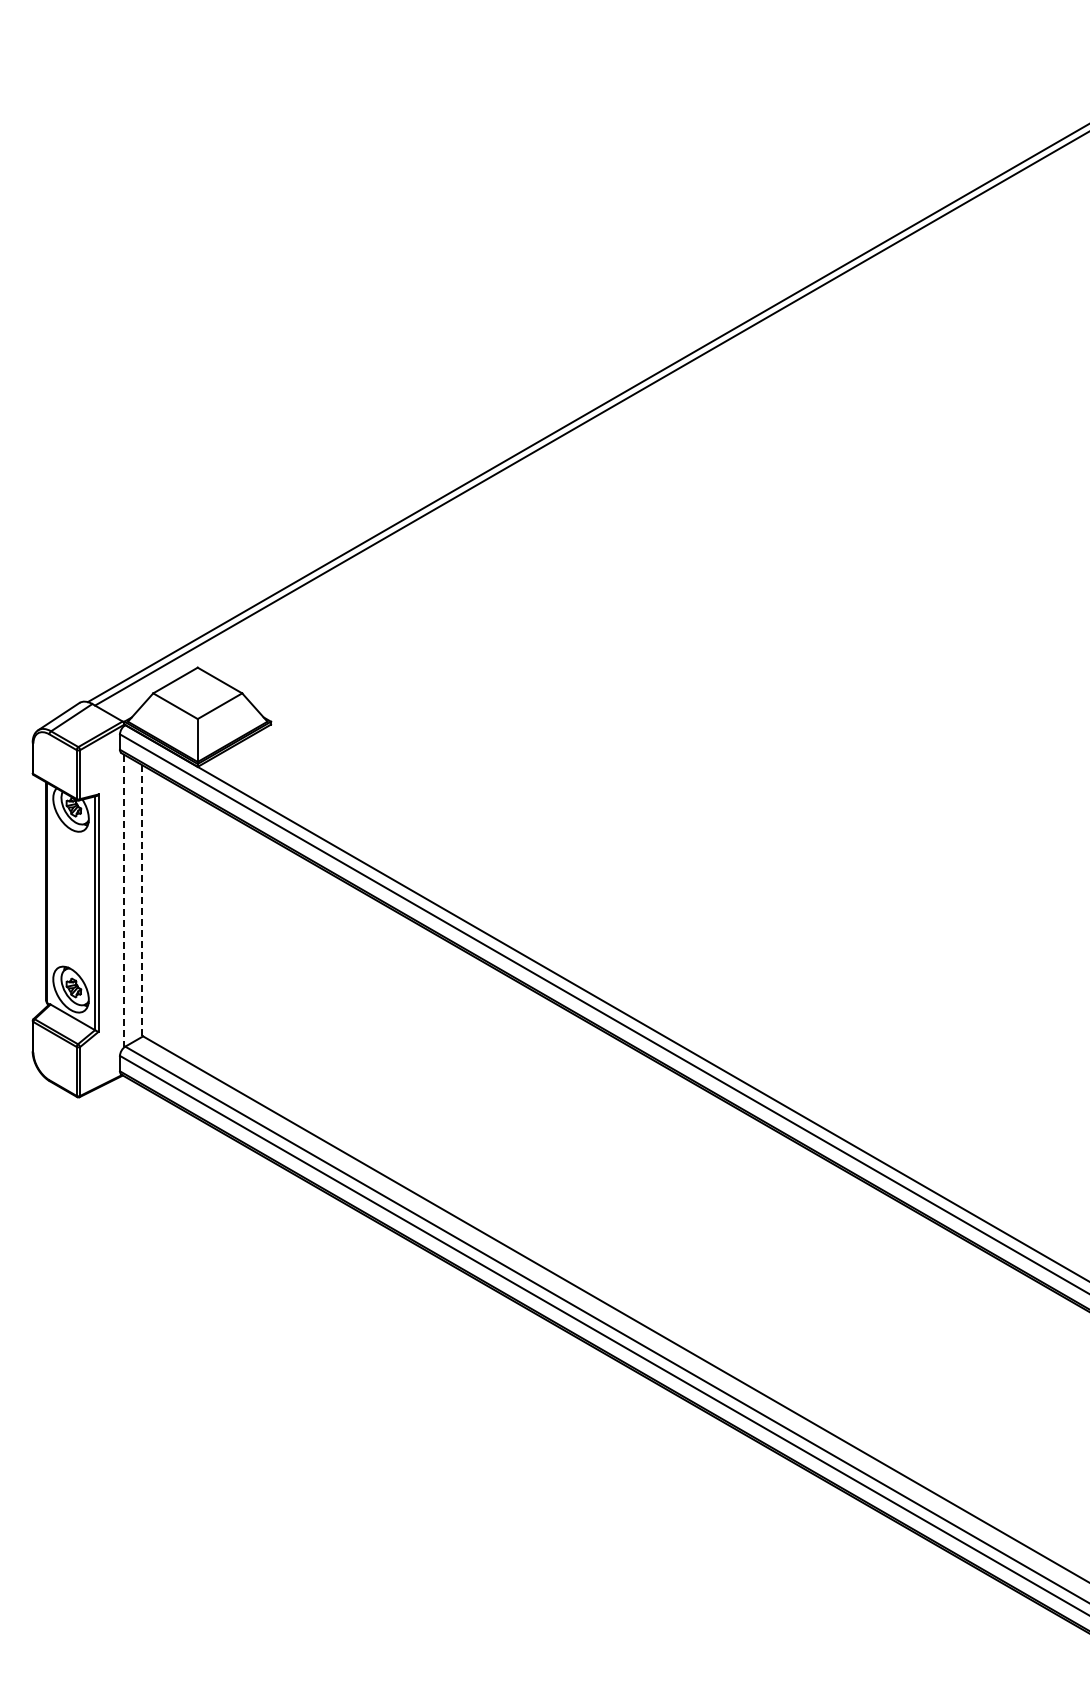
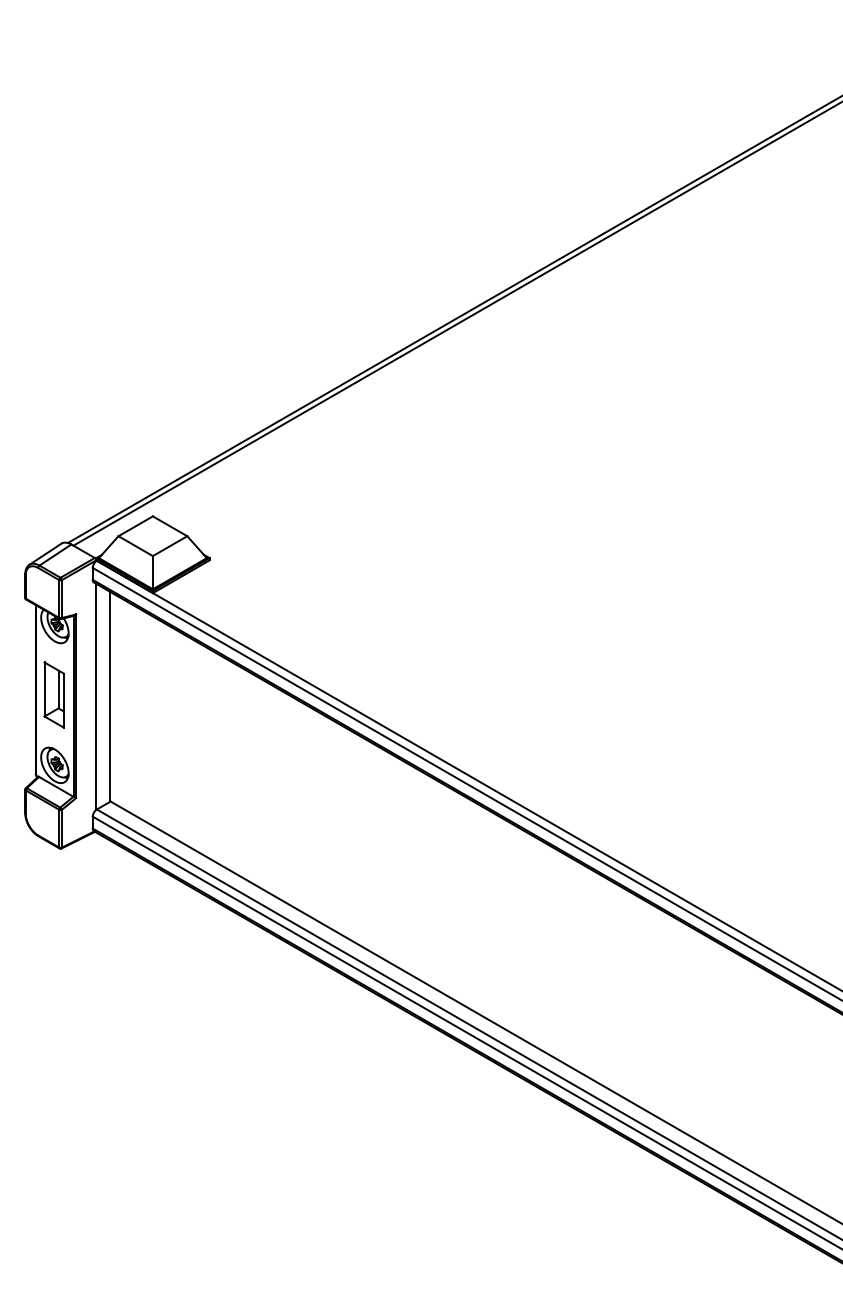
part: (69, 898) -> (53, 694), added
line: (124, 901) -> (96, 697), dashed -> solid
line: (142, 901) -> (110, 697), dashed -> solid

